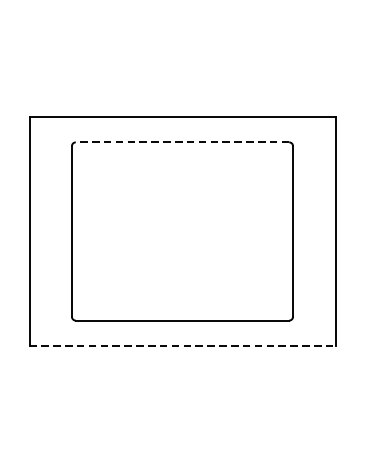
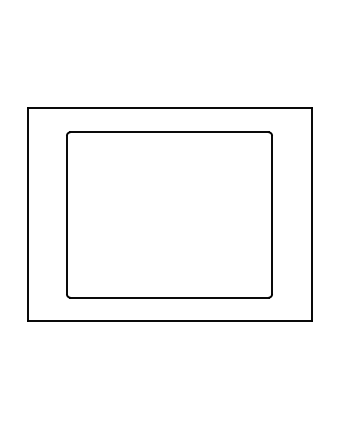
line: (182, 142) -> (169, 132), dashed -> solid
line: (182, 346) -> (169, 321), dashed -> solid

